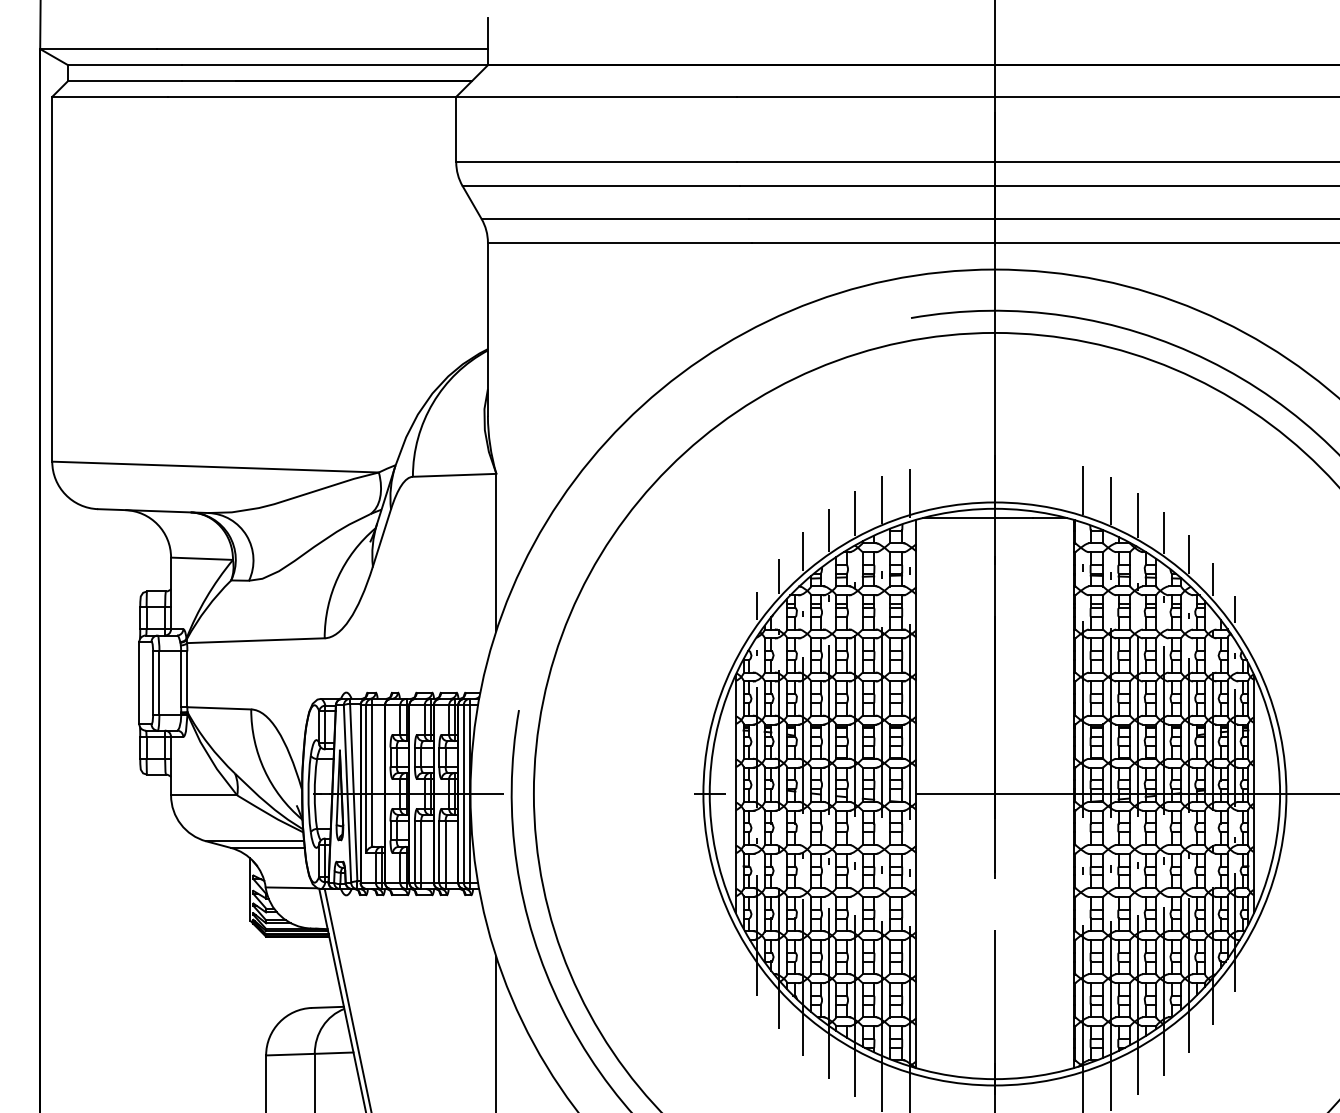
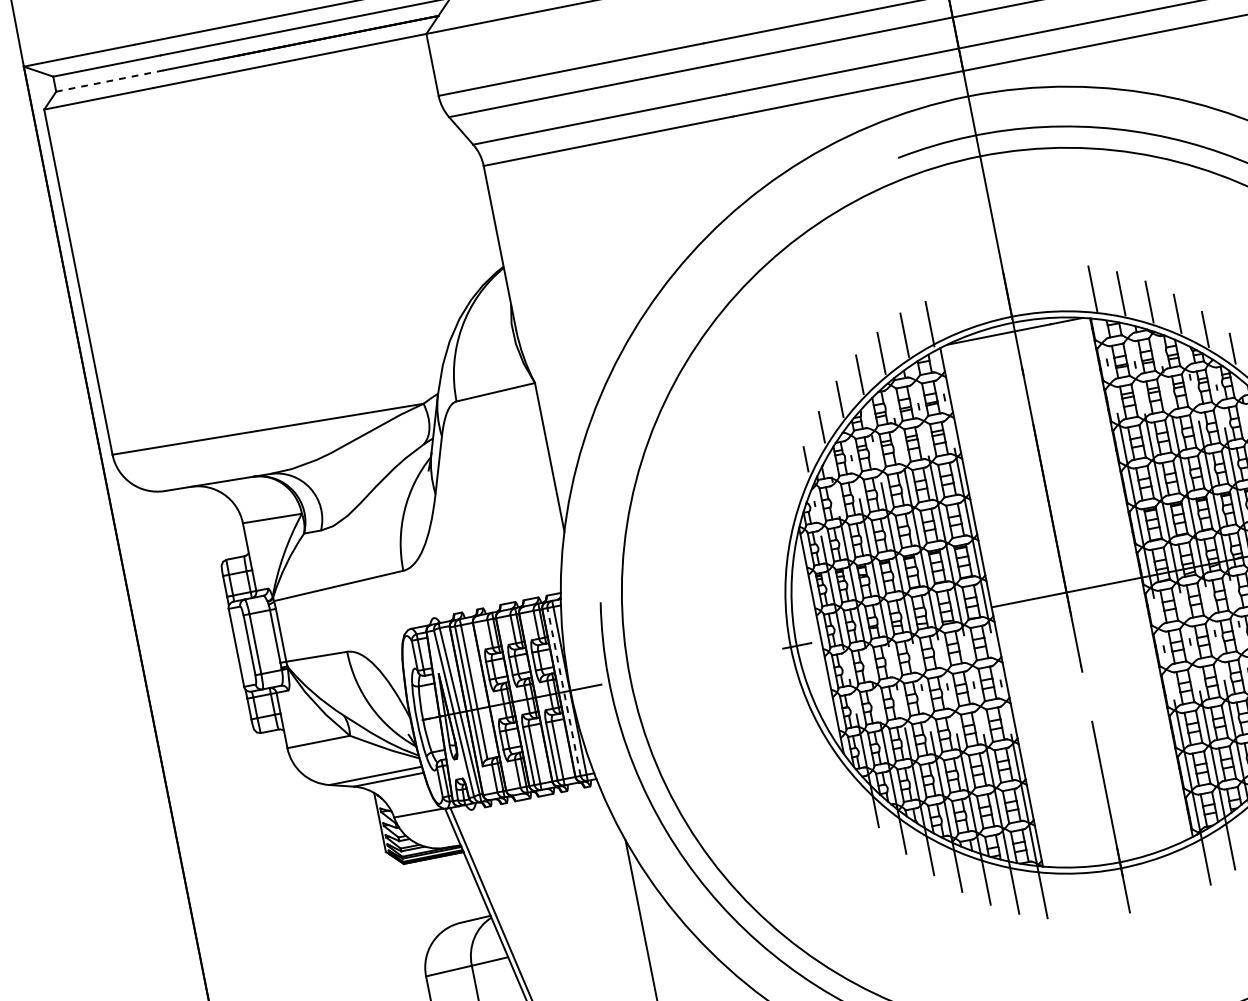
line: (124, 81) -> (109, 81), solid -> dashed
line: (463, 793) -> (563, 691), solid -> dashed

